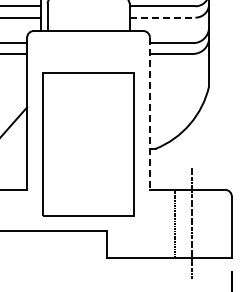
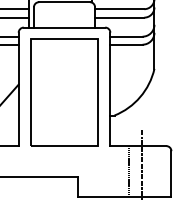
line: (162, 17) -> (119, 17), dashed -> solid
line: (149, 114) -> (109, 89), dashed -> solid
part: (88, 144) -> (64, 92), moved

